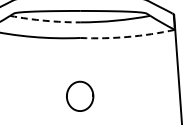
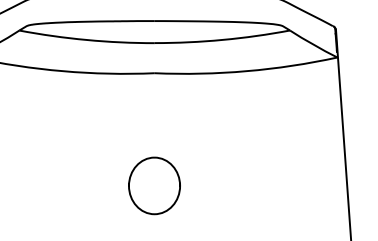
arc: (45, 20) -> (87, 39), dashed -> solid
arc: (127, 36) -> (245, 70), dashed -> solid

